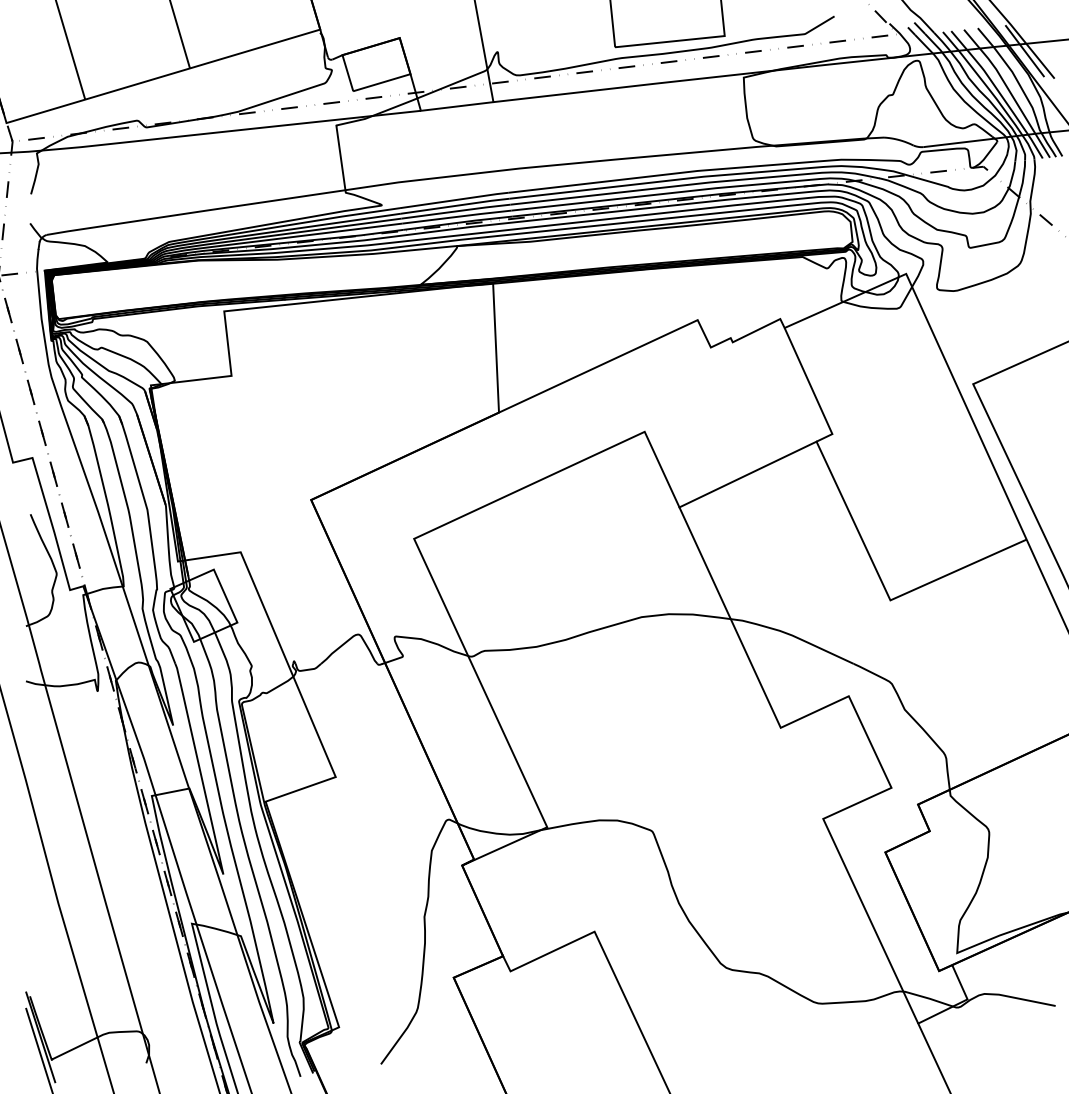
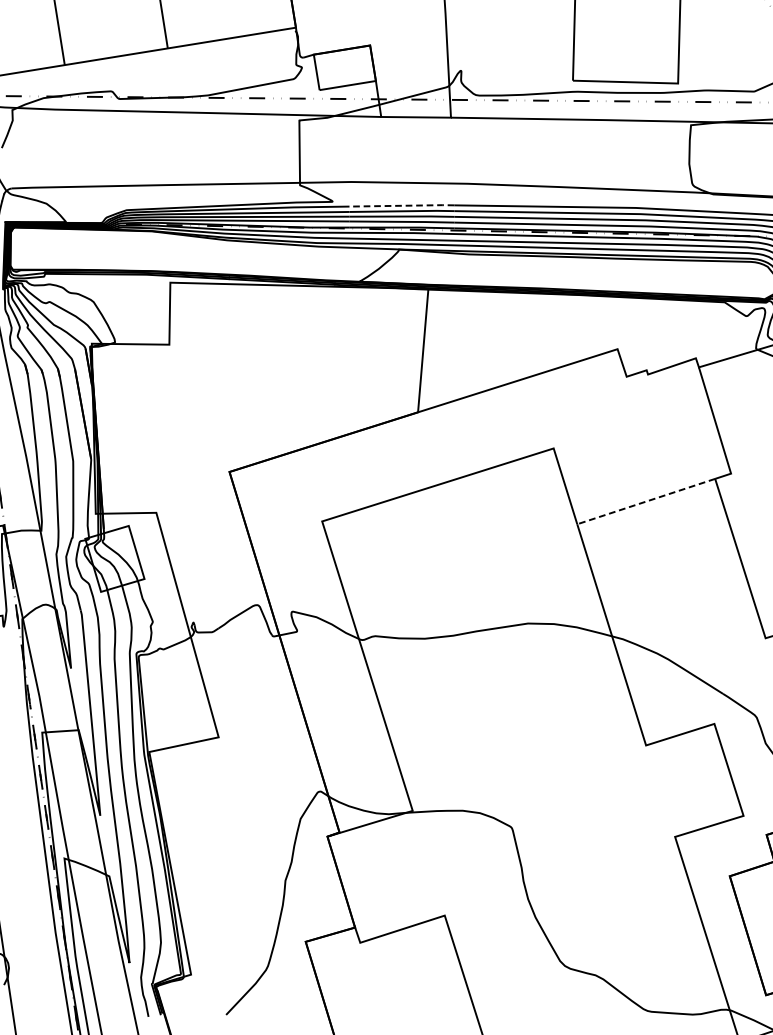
line: (455, 200) -> (402, 206), solid -> dashed
line: (747, 474) -> (645, 501), solid -> dashed

